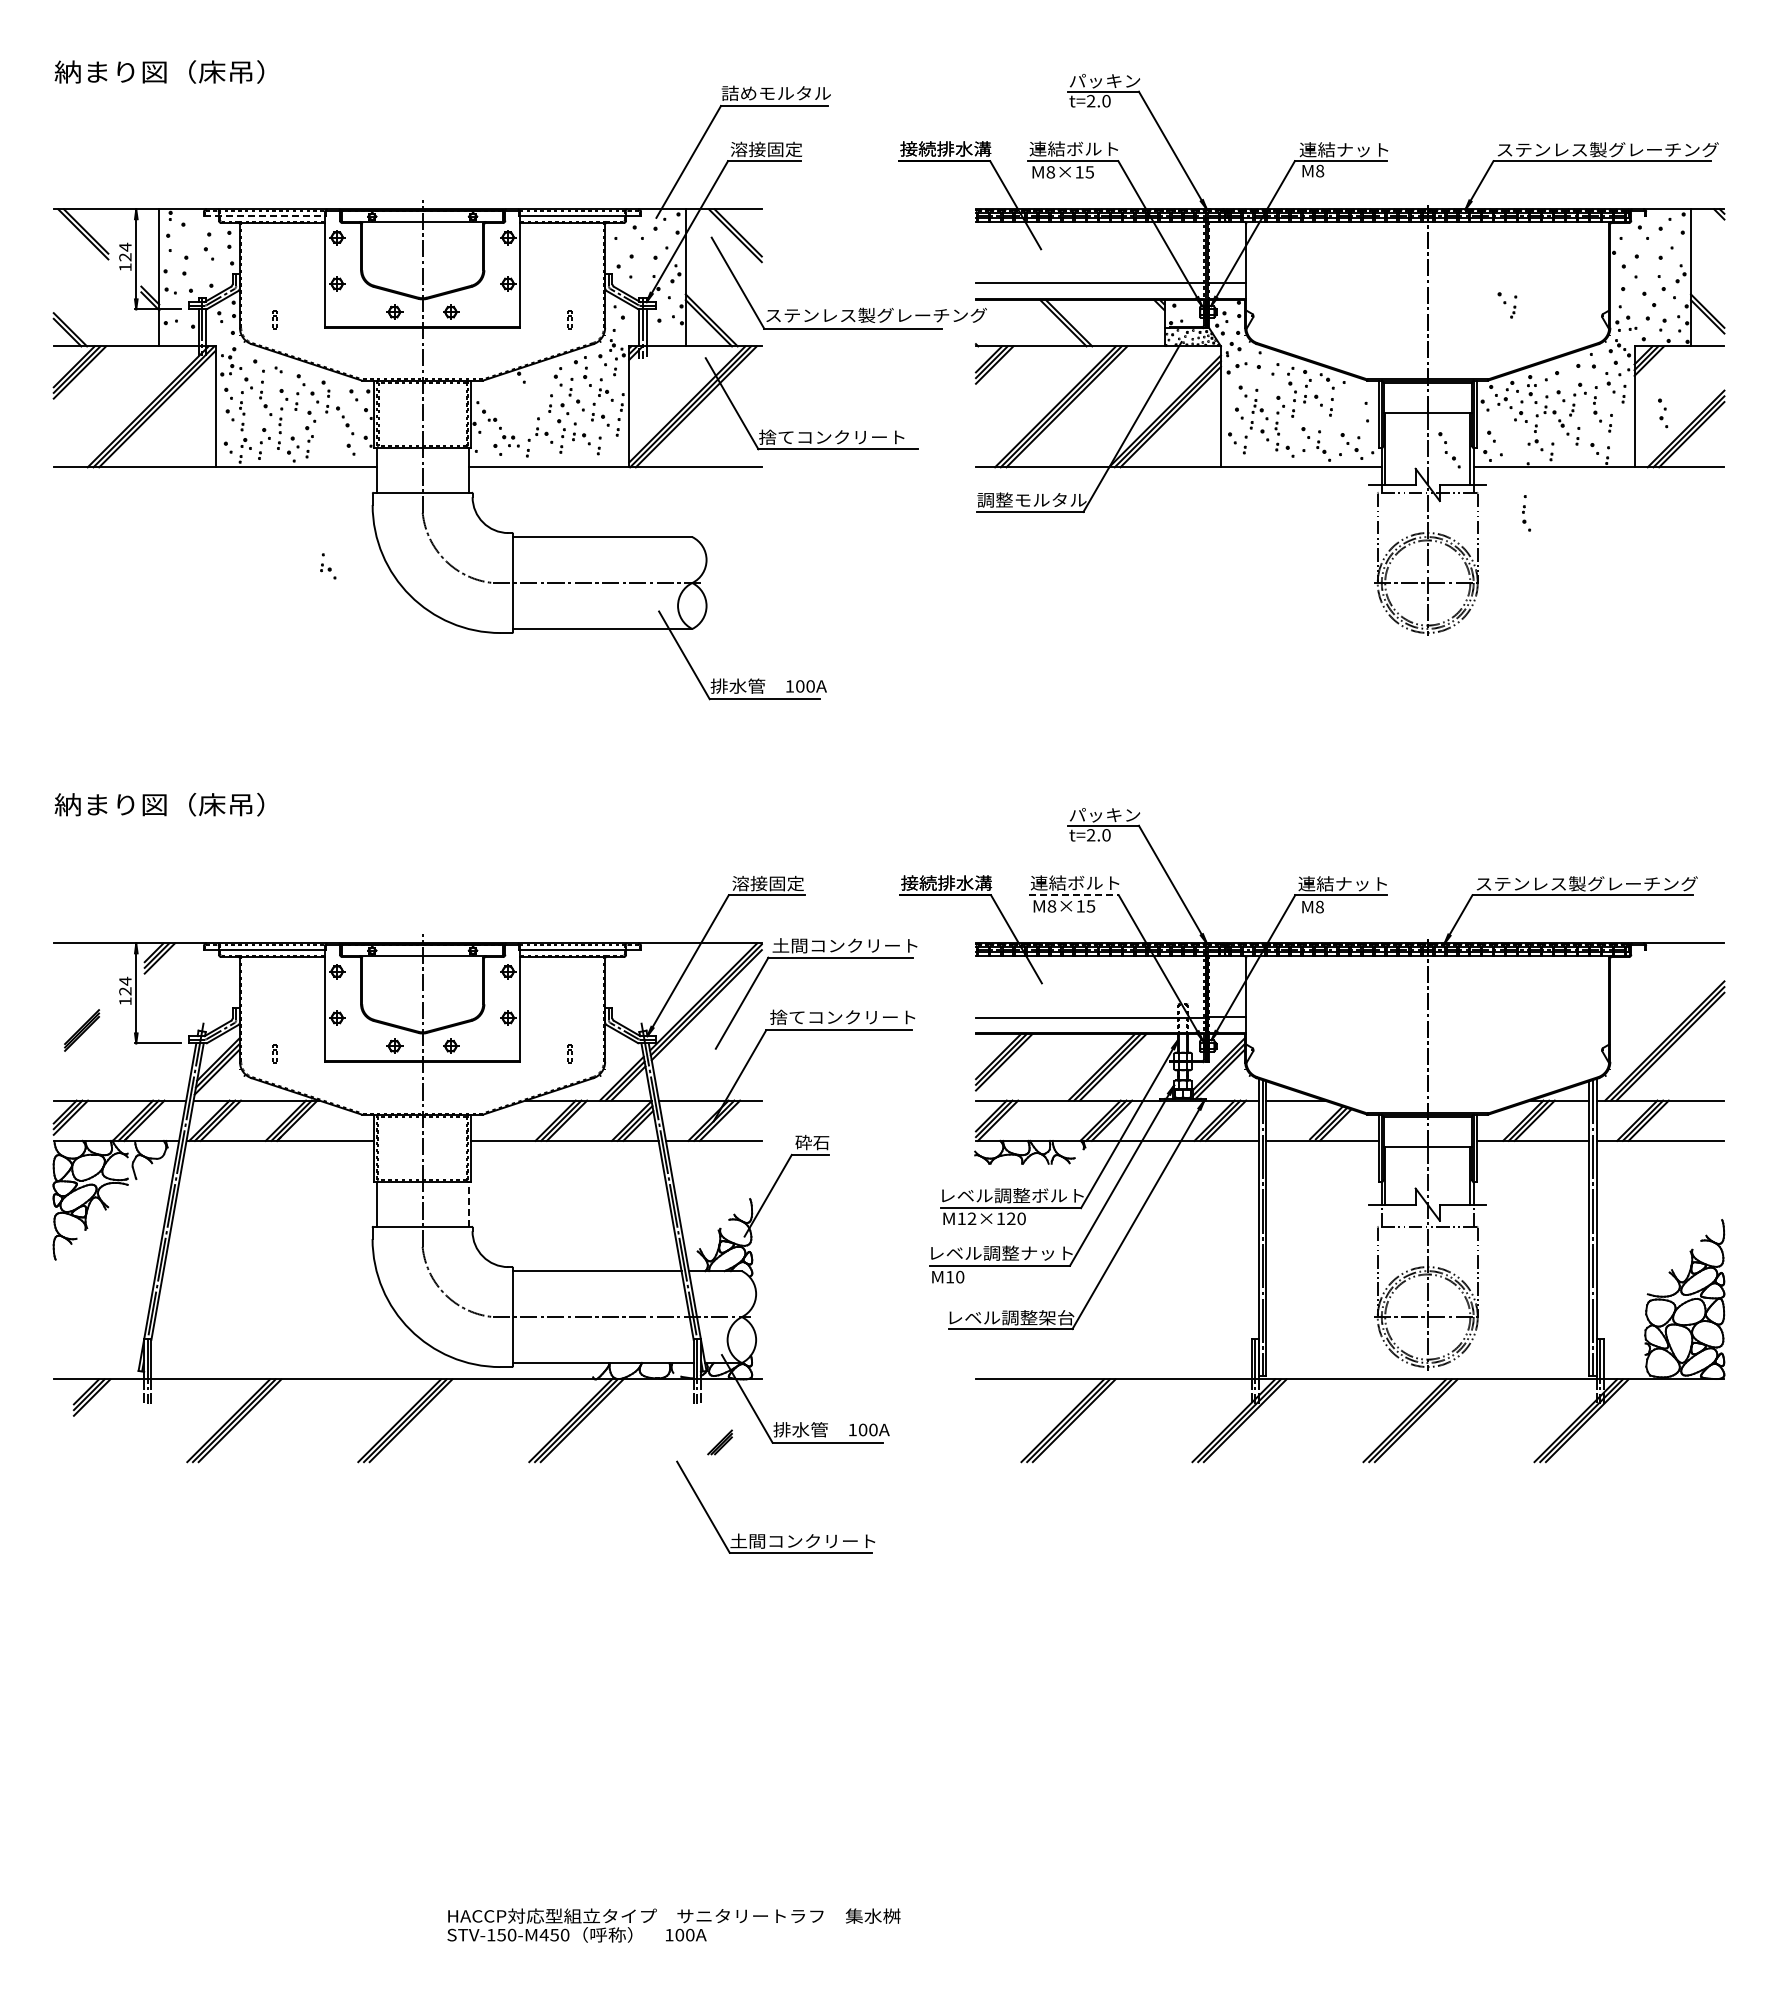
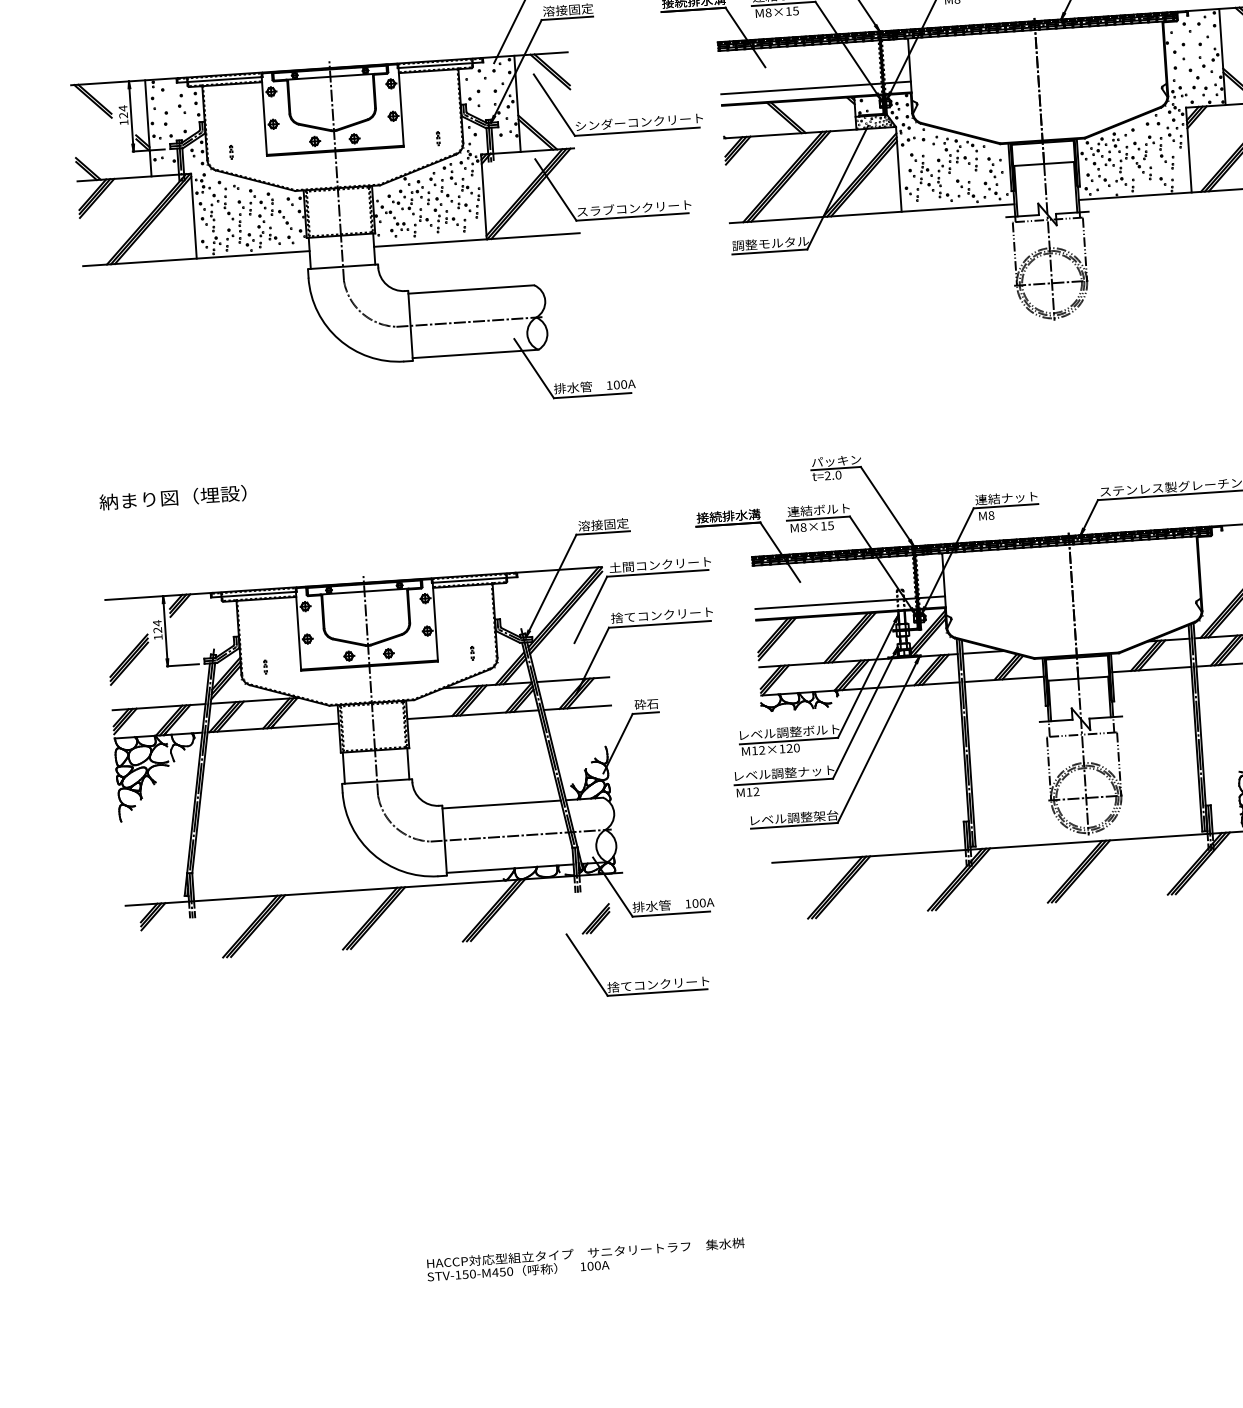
line: (264, 215) -> (219, 79), dashed -> solid
part: (1507, 305) -> (1095, 84), removed
text: (876, 315) -> (653, 121), ステンレス製グレーチング -> シンダーコンクリート
part: (518, 401) -> (405, 198), added
part: (1663, 413) -> (992, 167), moved
text: (840, 436) -> (633, 207), 捨てコンクリート -> スラブコンクリート
part: (1449, 450) -> (1101, 174), moved
part: (1526, 513) -> (1118, 229), removed
part: (328, 566) -> (274, 235), moved
text: (226, 804) -> (219, 494), 納まり図（床吊） -> 納まり図（埋設）
line: (1073, 895) -> (818, 518), dashed -> solid
part: (81, 1030) -> (128, 659), size x1.67
line: (468, 1204) -> (408, 763), dashed -> solid
text: (960, 1277) -> (756, 792), M10 -> M12
part: (719, 1442) -> (595, 918), size x1.67
text: (747, 1540) -> (619, 986), 土間コンクリート -> 捨てコンクリート

